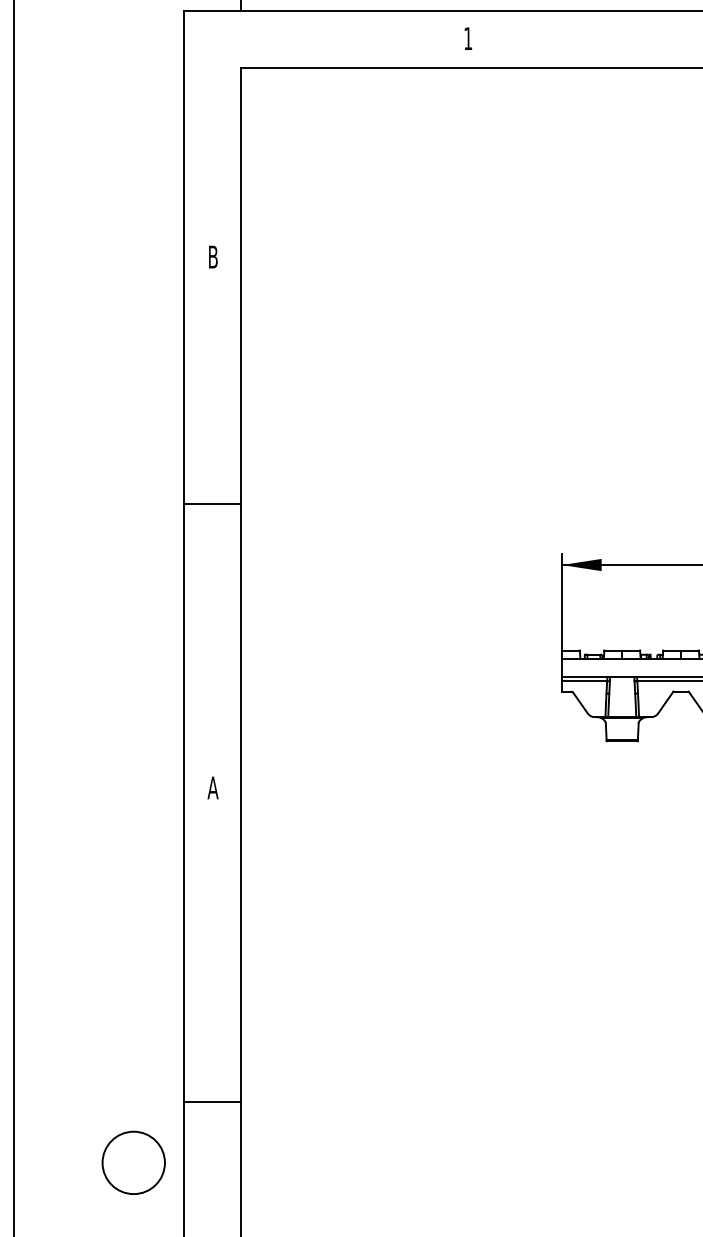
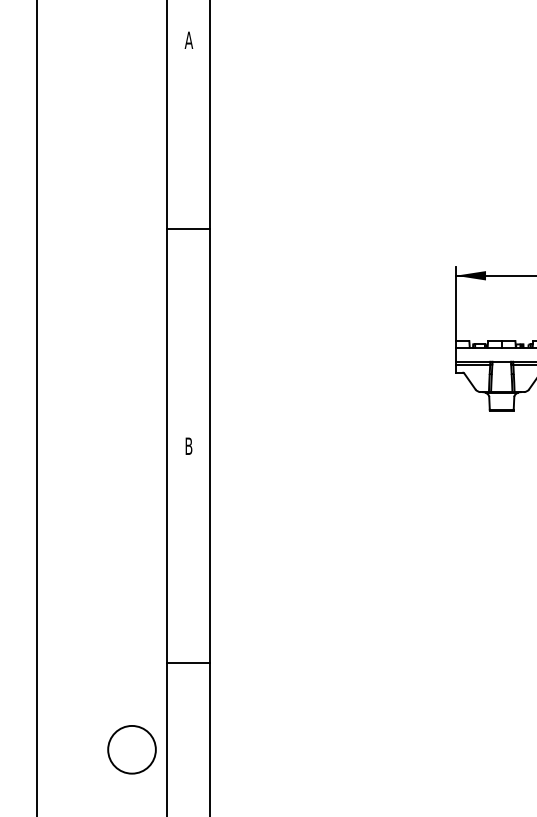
text: (212, 256) -> (188, 39), B -> A
text: (212, 787) -> (188, 445), A -> B
line: (212, 1102) -> (188, 663), moved
circle: (133, 1162) -> (131, 749), moved

